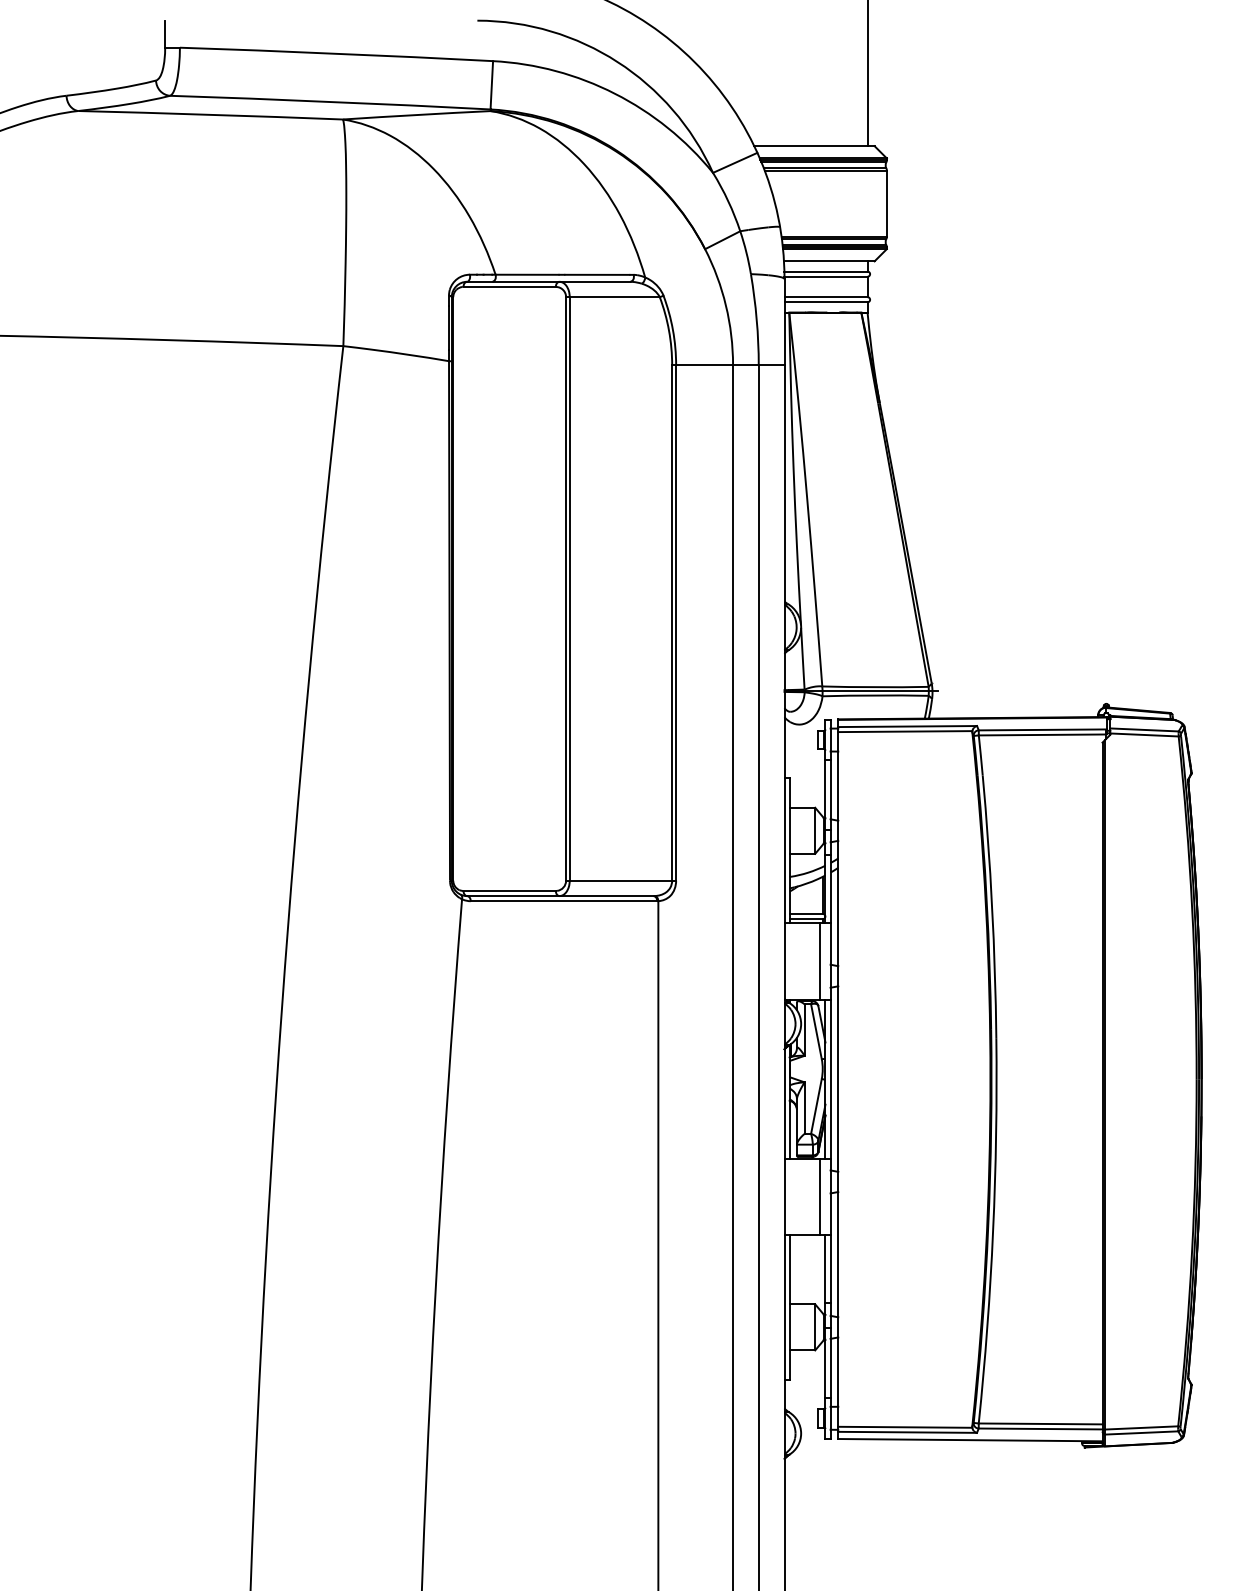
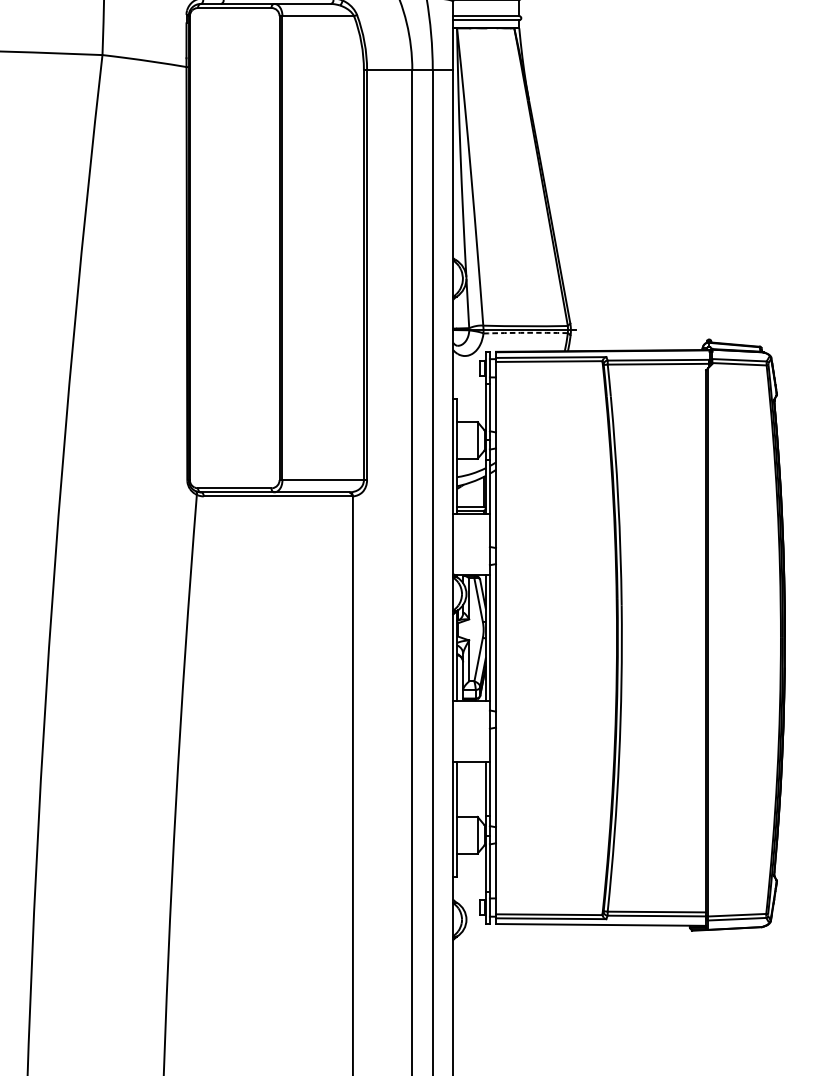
arc: (875, 695) -> (525, 332), solid -> dashed
line: (820, 961) -> (481, 544), removed
line: (820, 1196) -> (481, 731), removed

